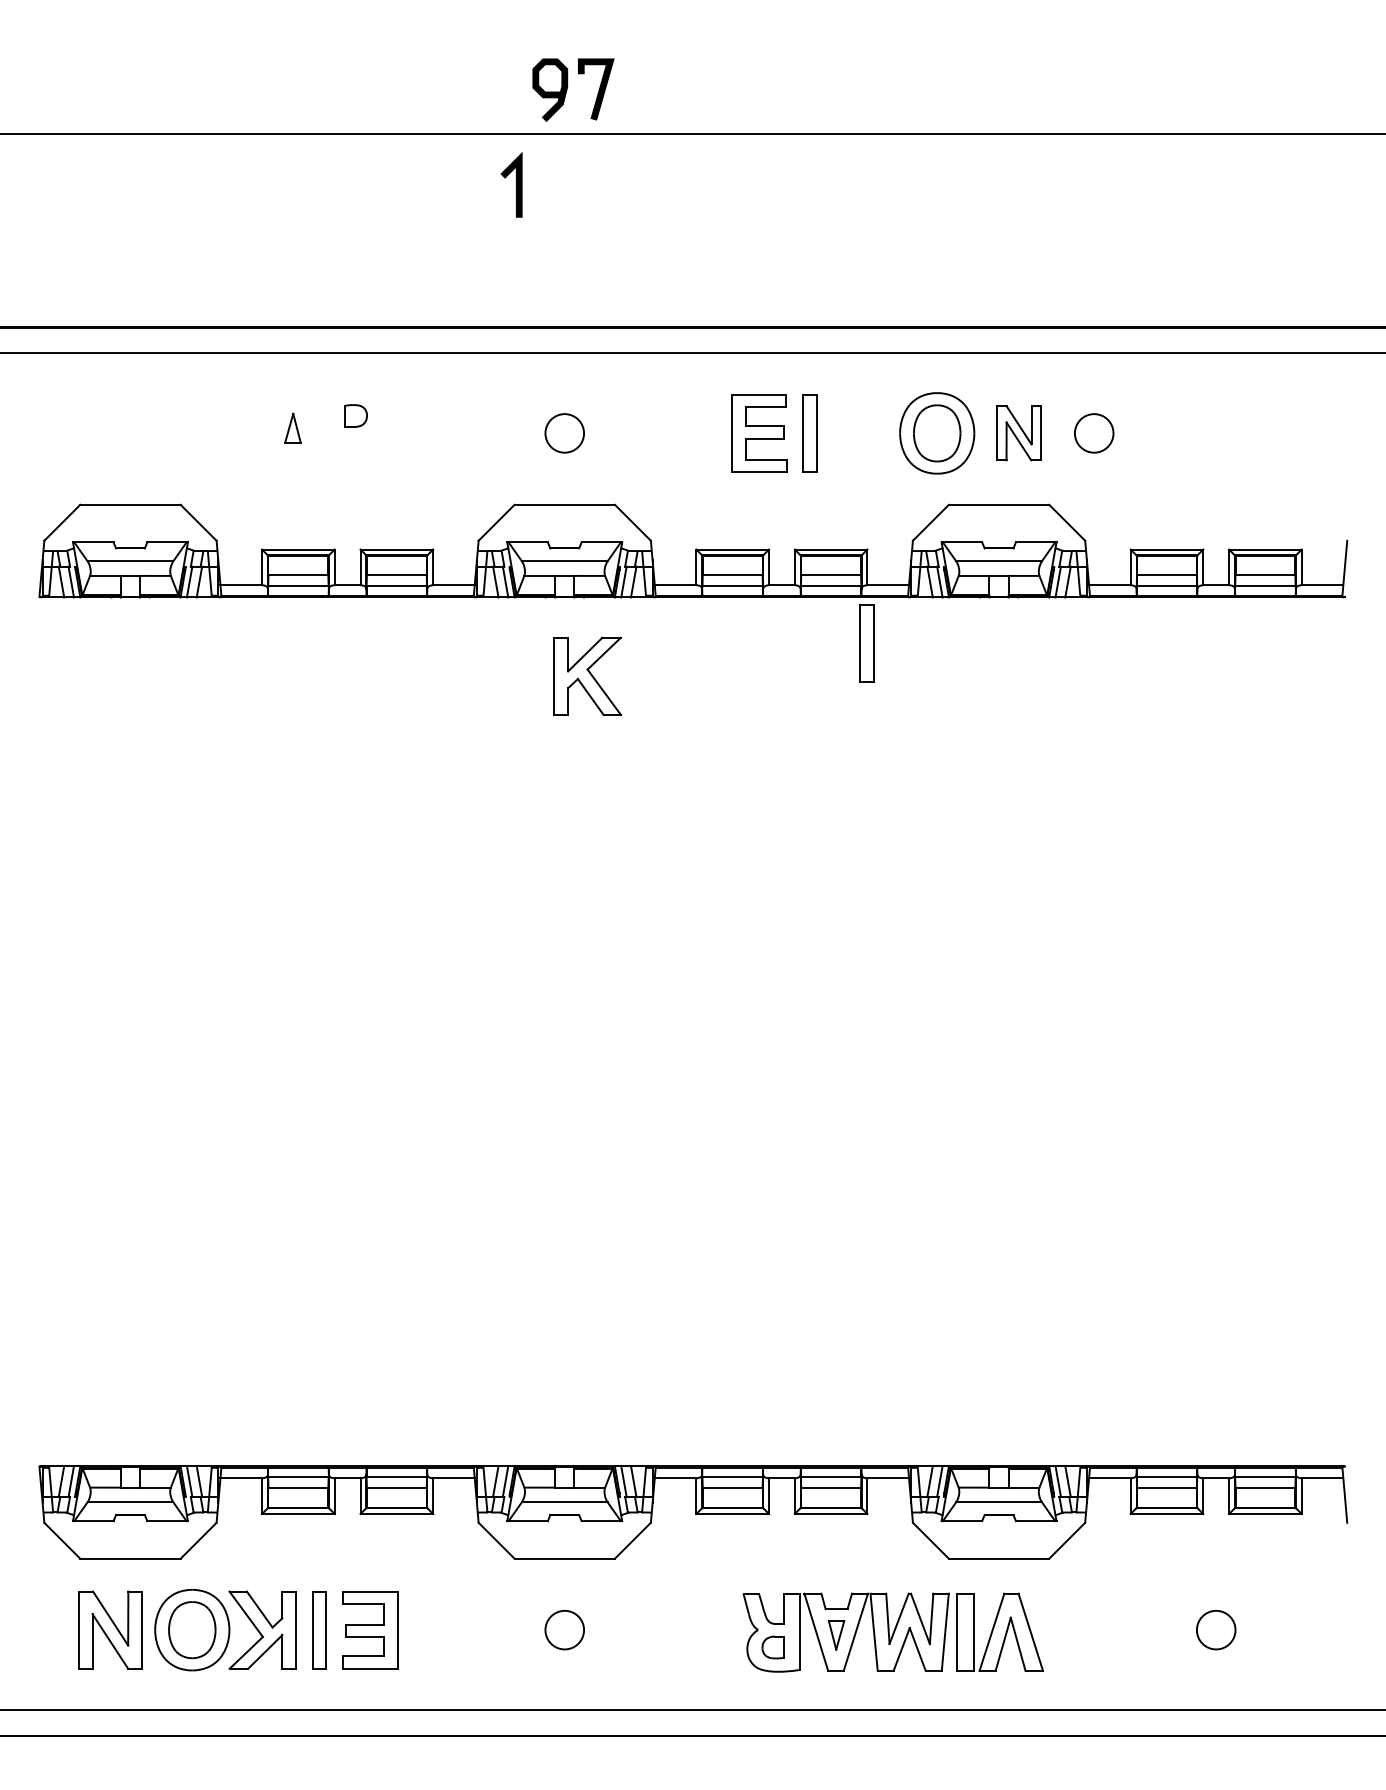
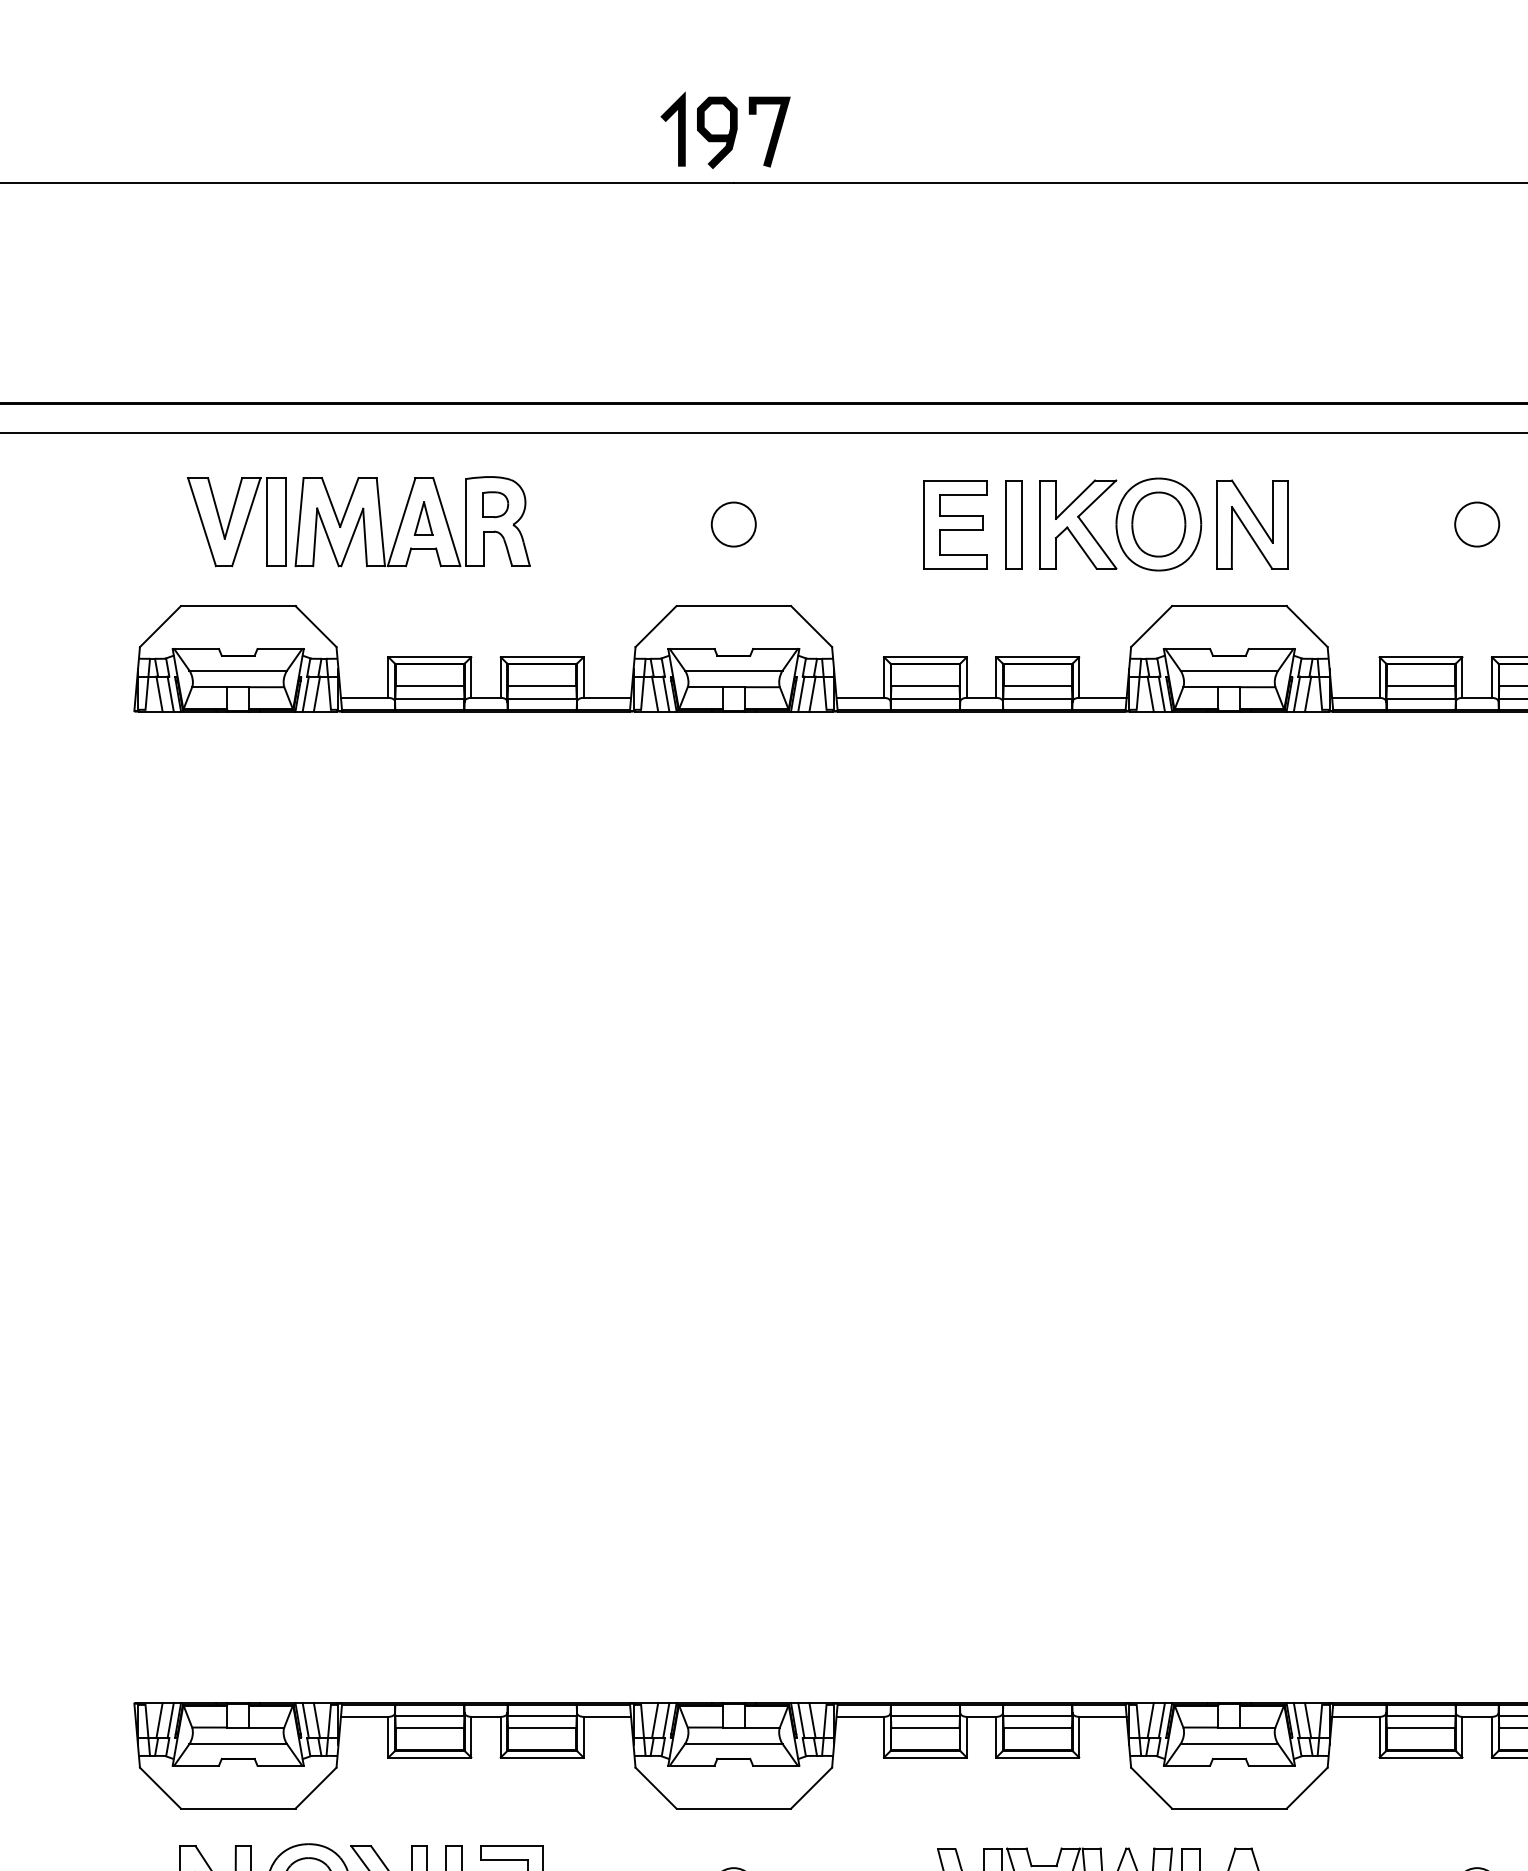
line: (516, 184) -> (678, 128), moved
part: (235, 430) -> (358, 521), added
part: (1018, 432) -> (1251, 523), size x1.43
circle: (1094, 433) -> (1477, 524), moved
part: (866, 643) -> (1078, 764), removed
part: (587, 675) -> (1078, 523), moved

